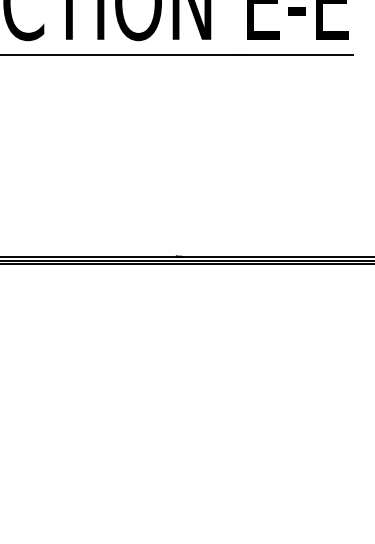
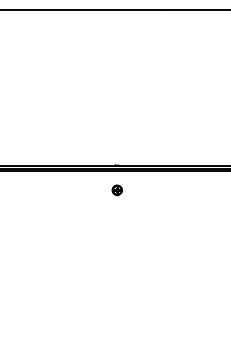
part: (178, 288) -> (116, 190), added

